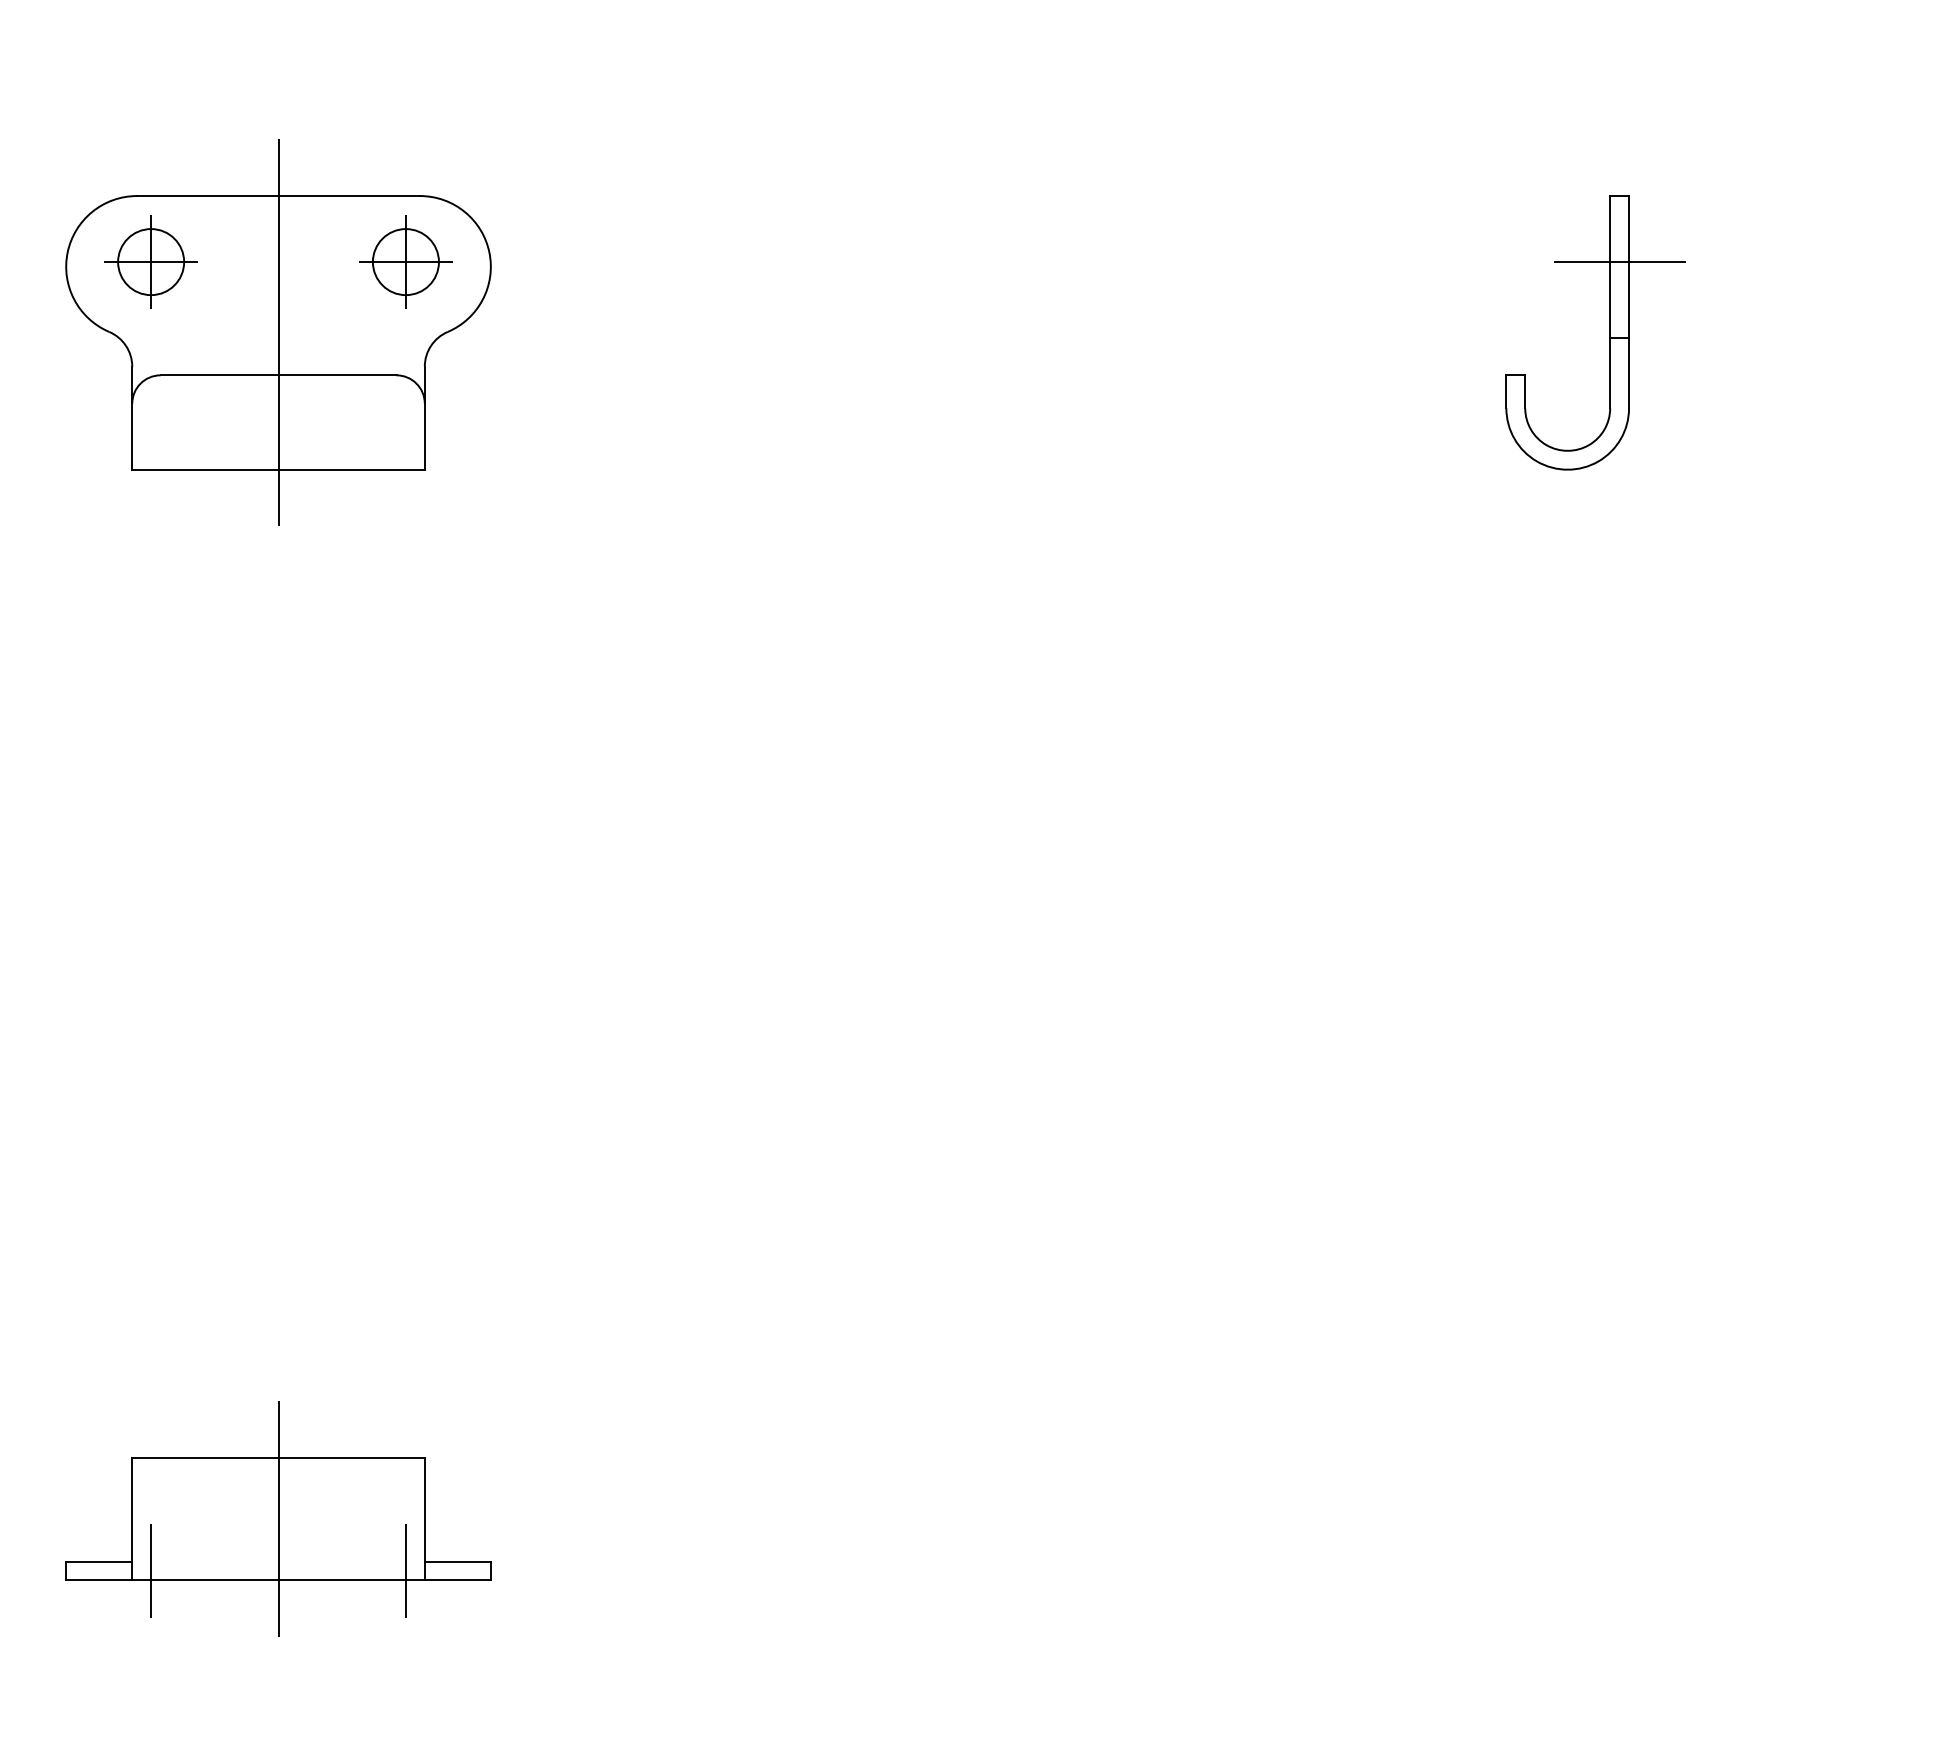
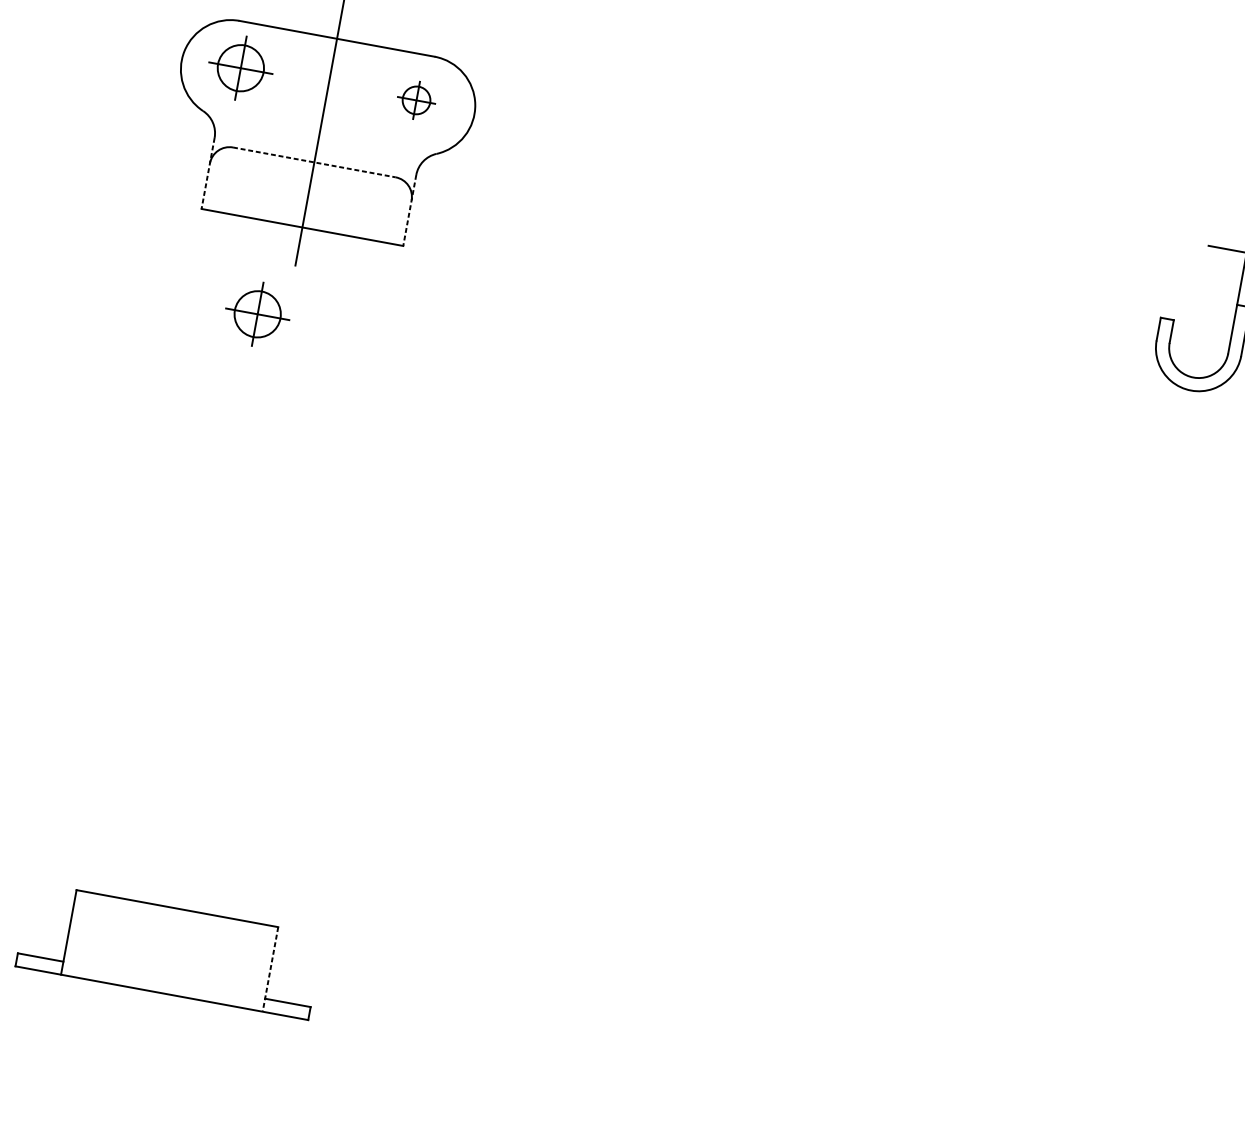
part: (405, 261) -> (416, 100), size x0.6
line: (278, 375) -> (314, 162), solid -> dashed
line: (132, 418) -> (208, 173), solid -> dashed
line: (424, 418) -> (409, 210), solid -> dashed
part: (237, 602) -> (257, 313), added
line: (278, 1519) -> (169, 951), removed
line: (424, 1519) -> (270, 969), solid -> dashed
line: (151, 1570) -> (75, 970), removed
line: (405, 1570) -> (250, 1002), removed

